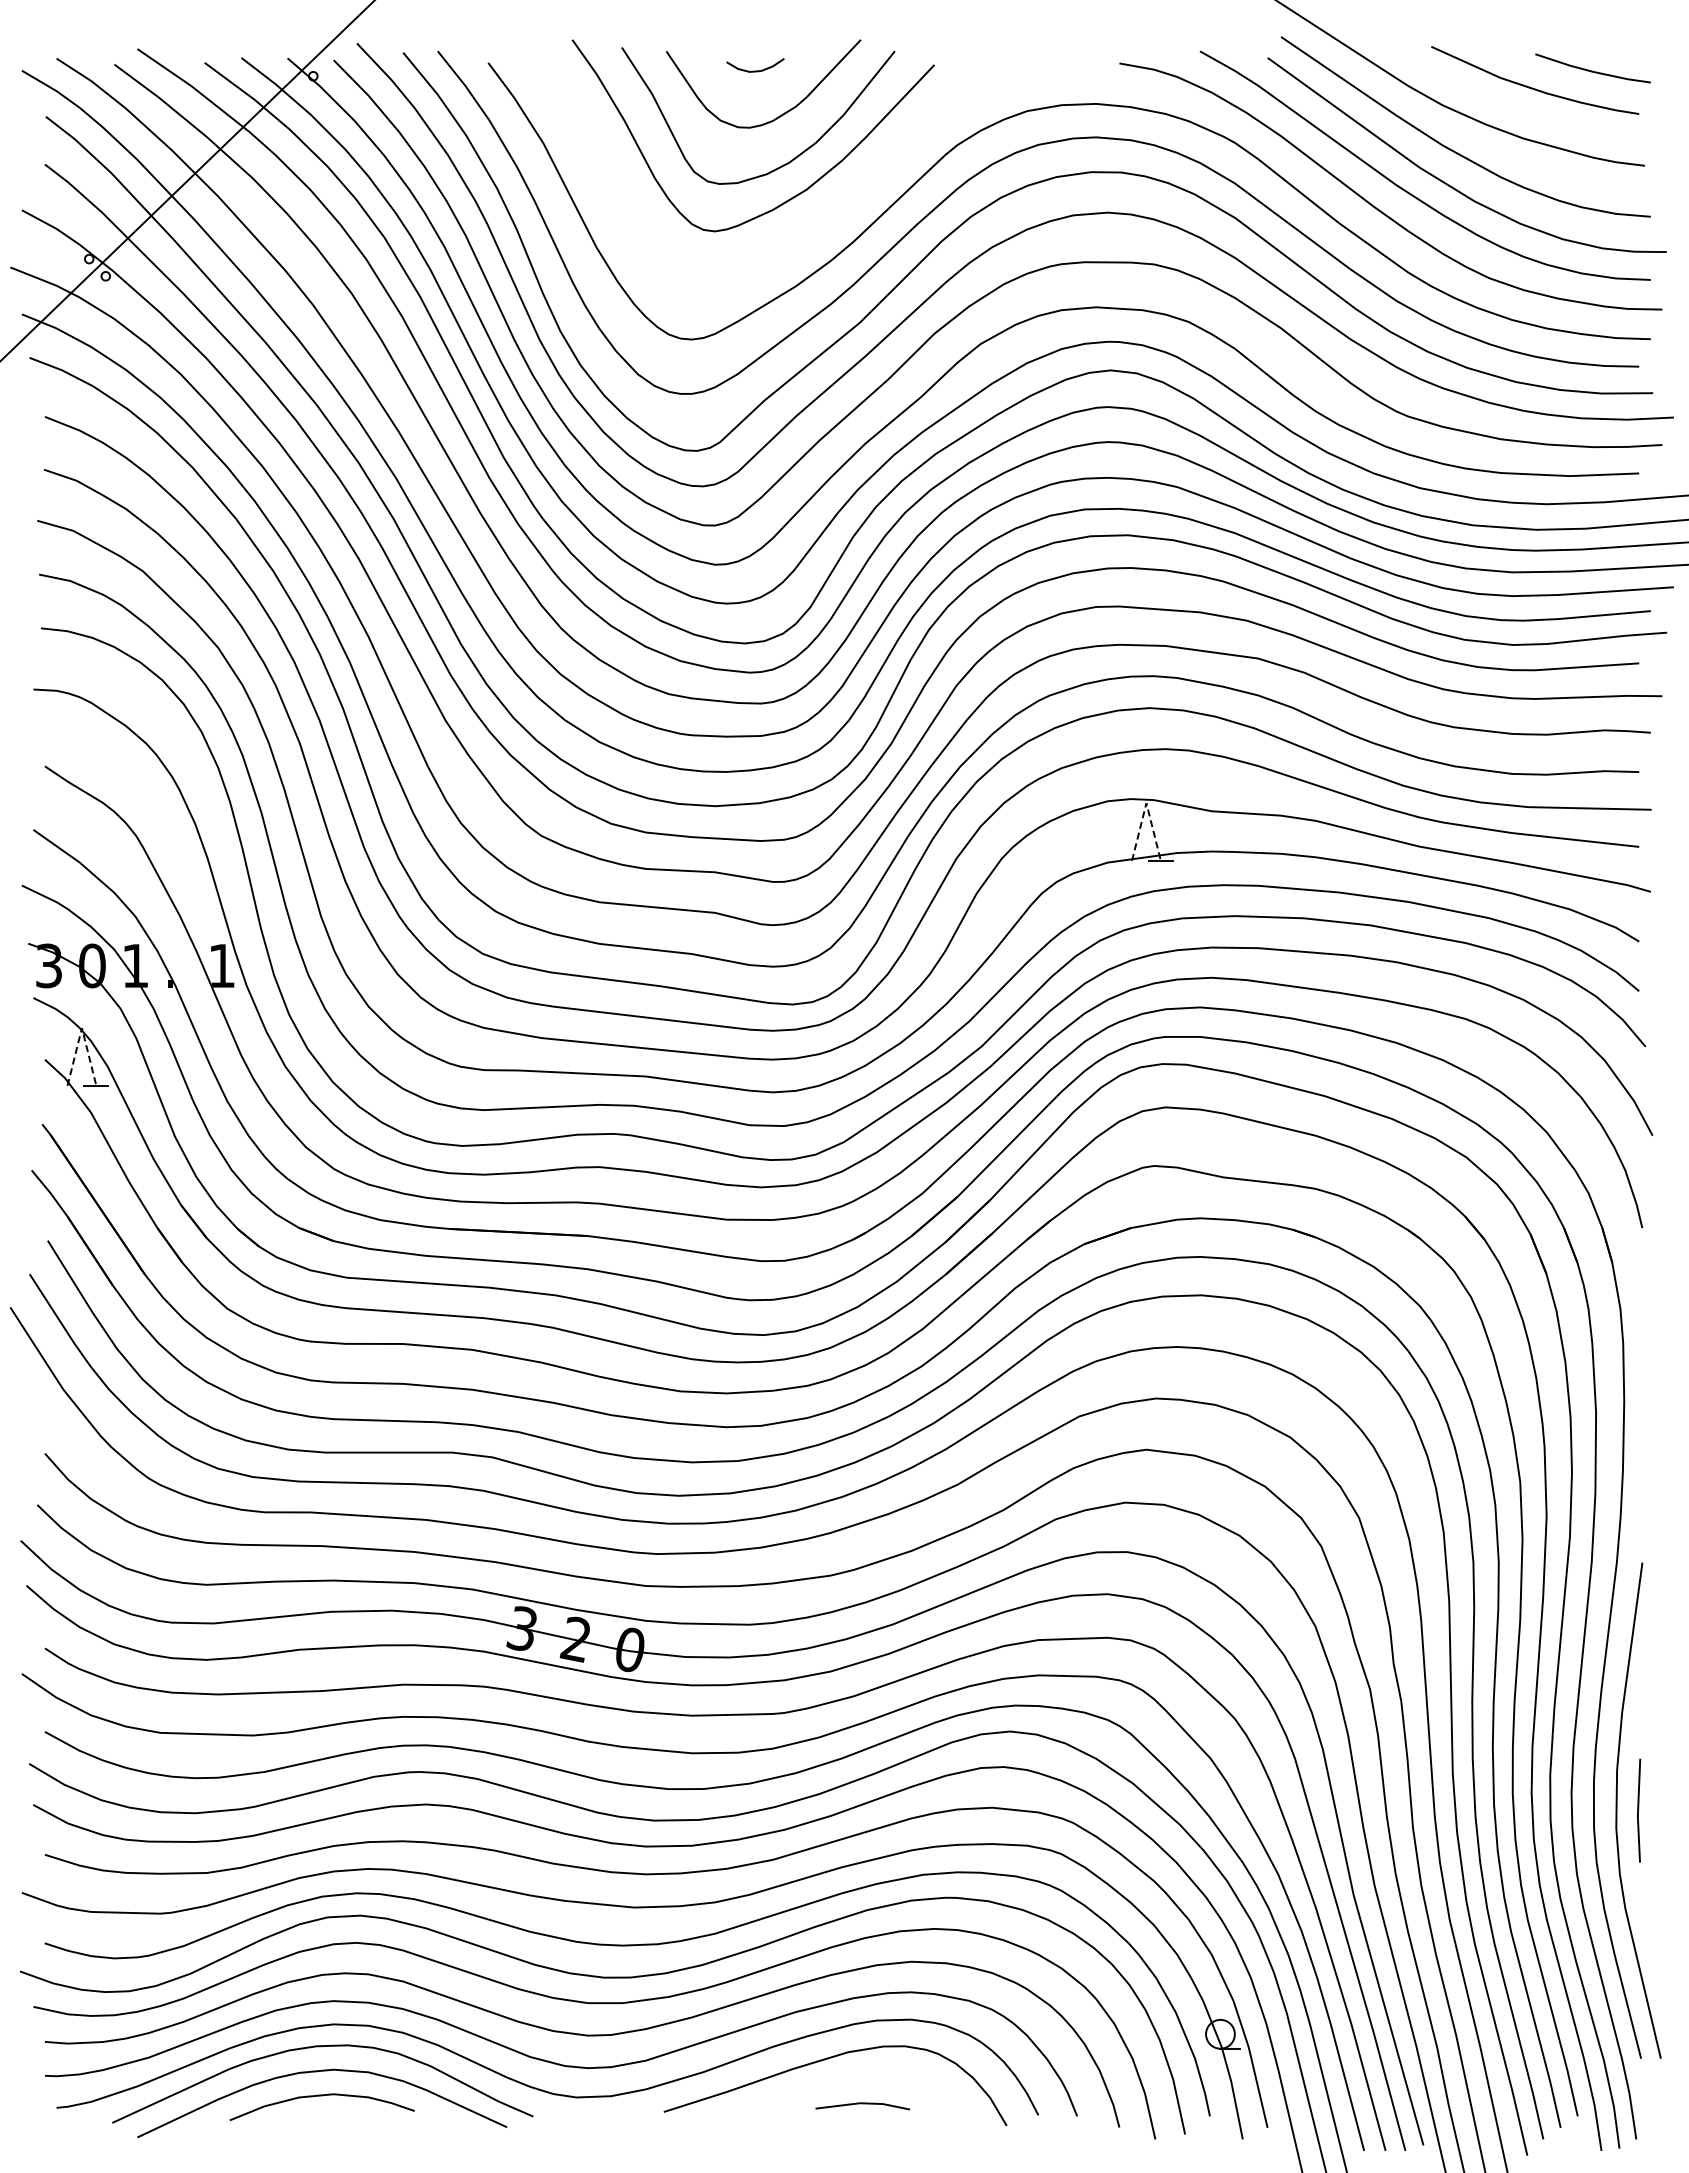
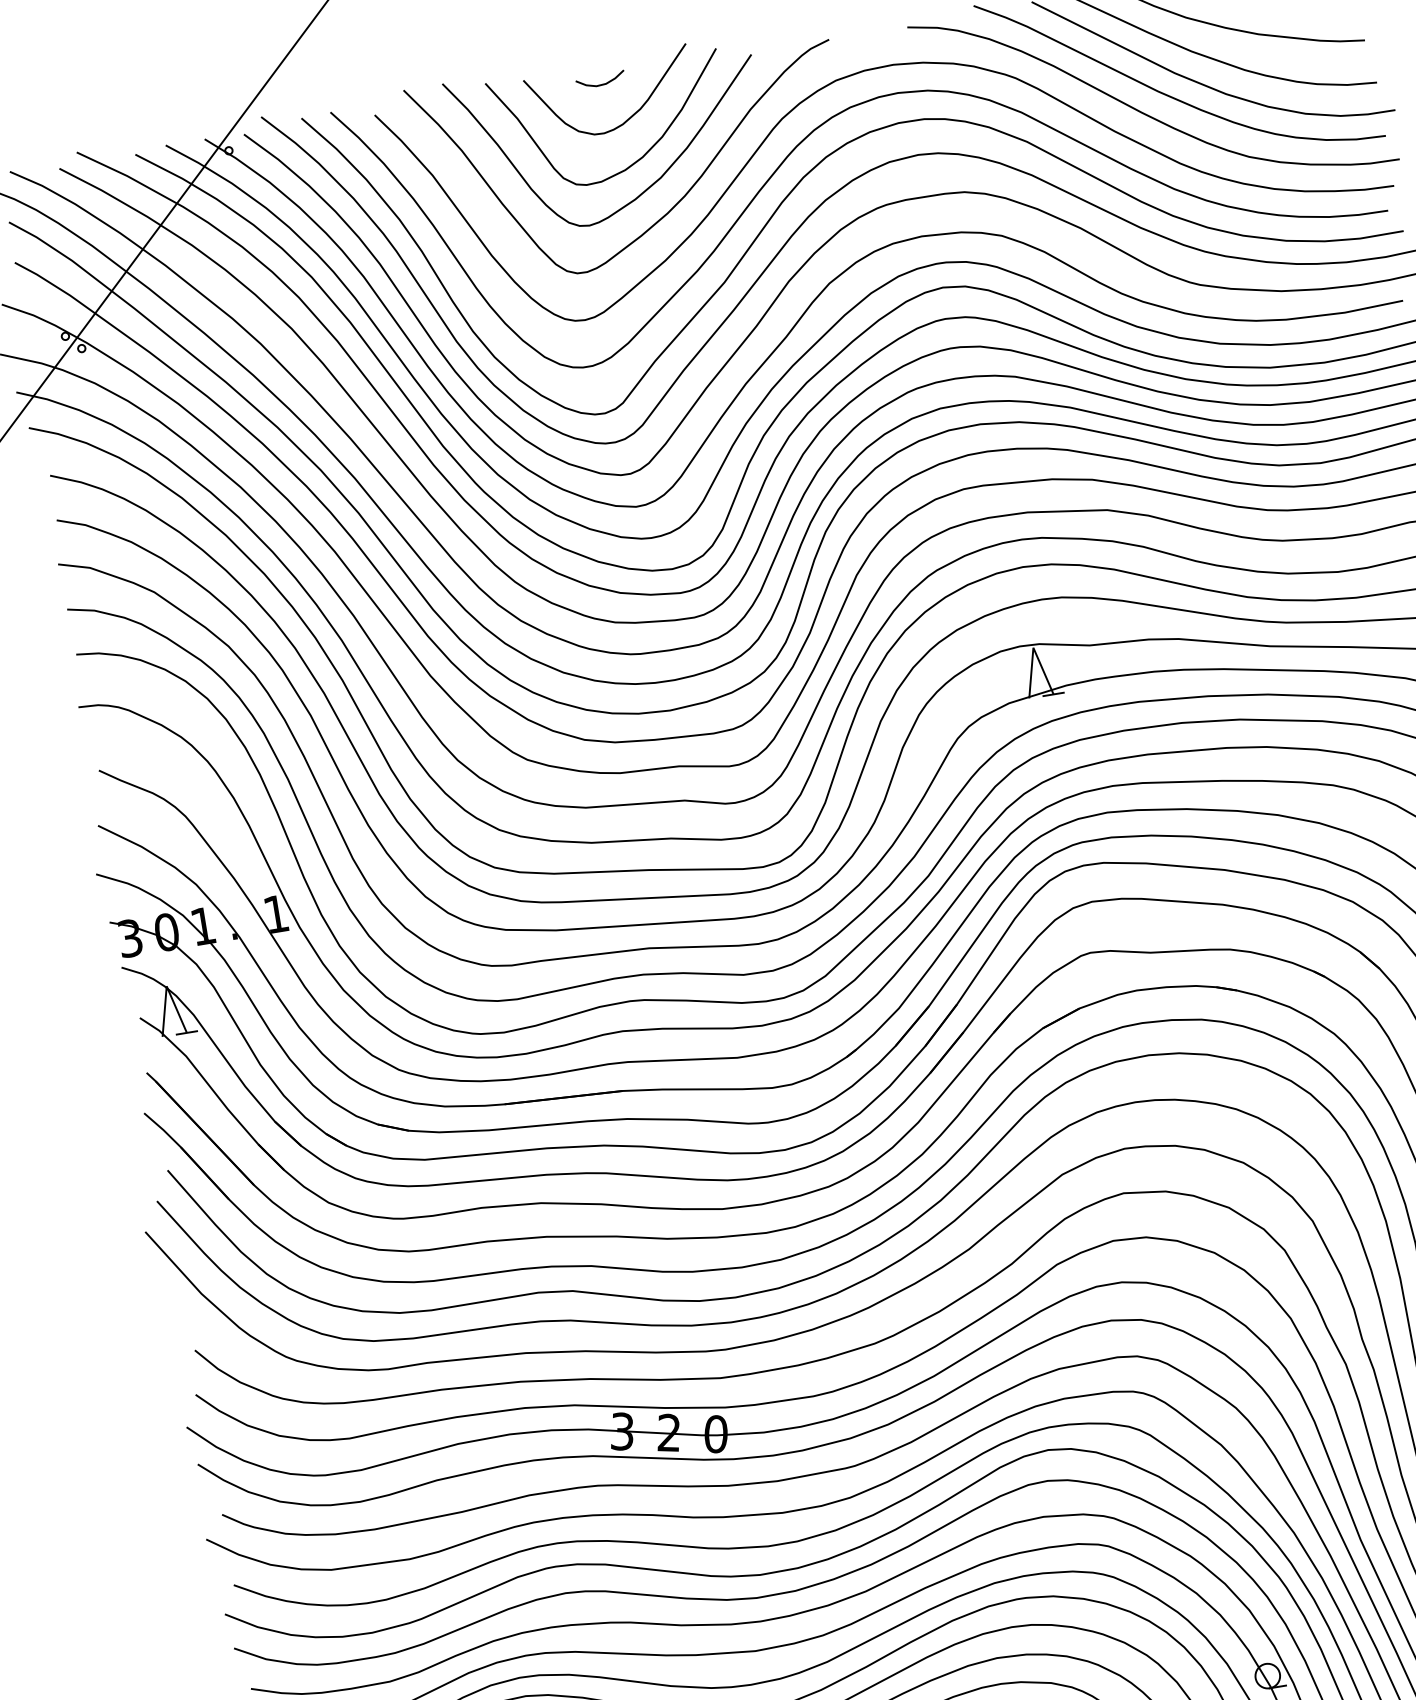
curve: (821, 220) -> (677, 201), added
line: (1146, 803) -> (1033, 648), dashed -> solid
line: (81, 1028) -> (166, 986), dashed -> solid

